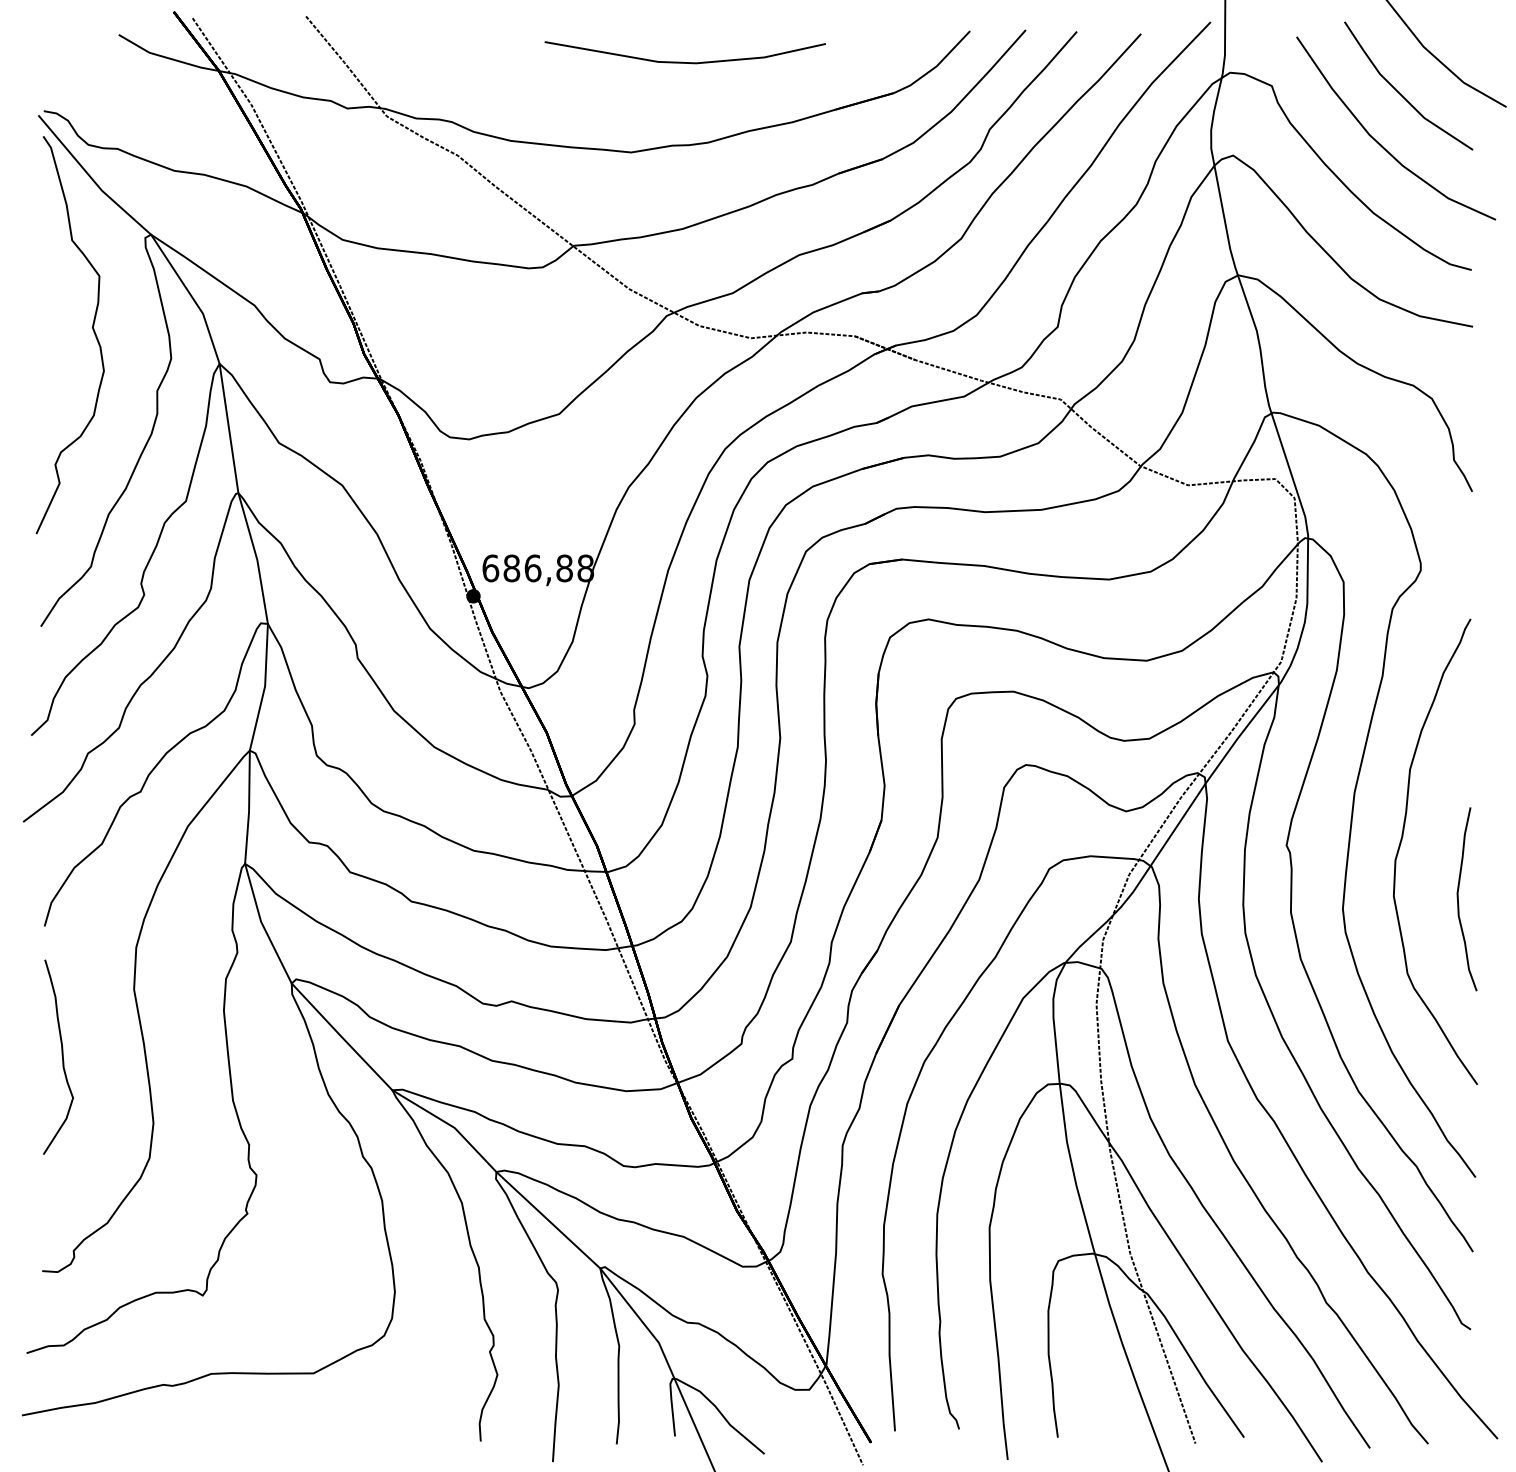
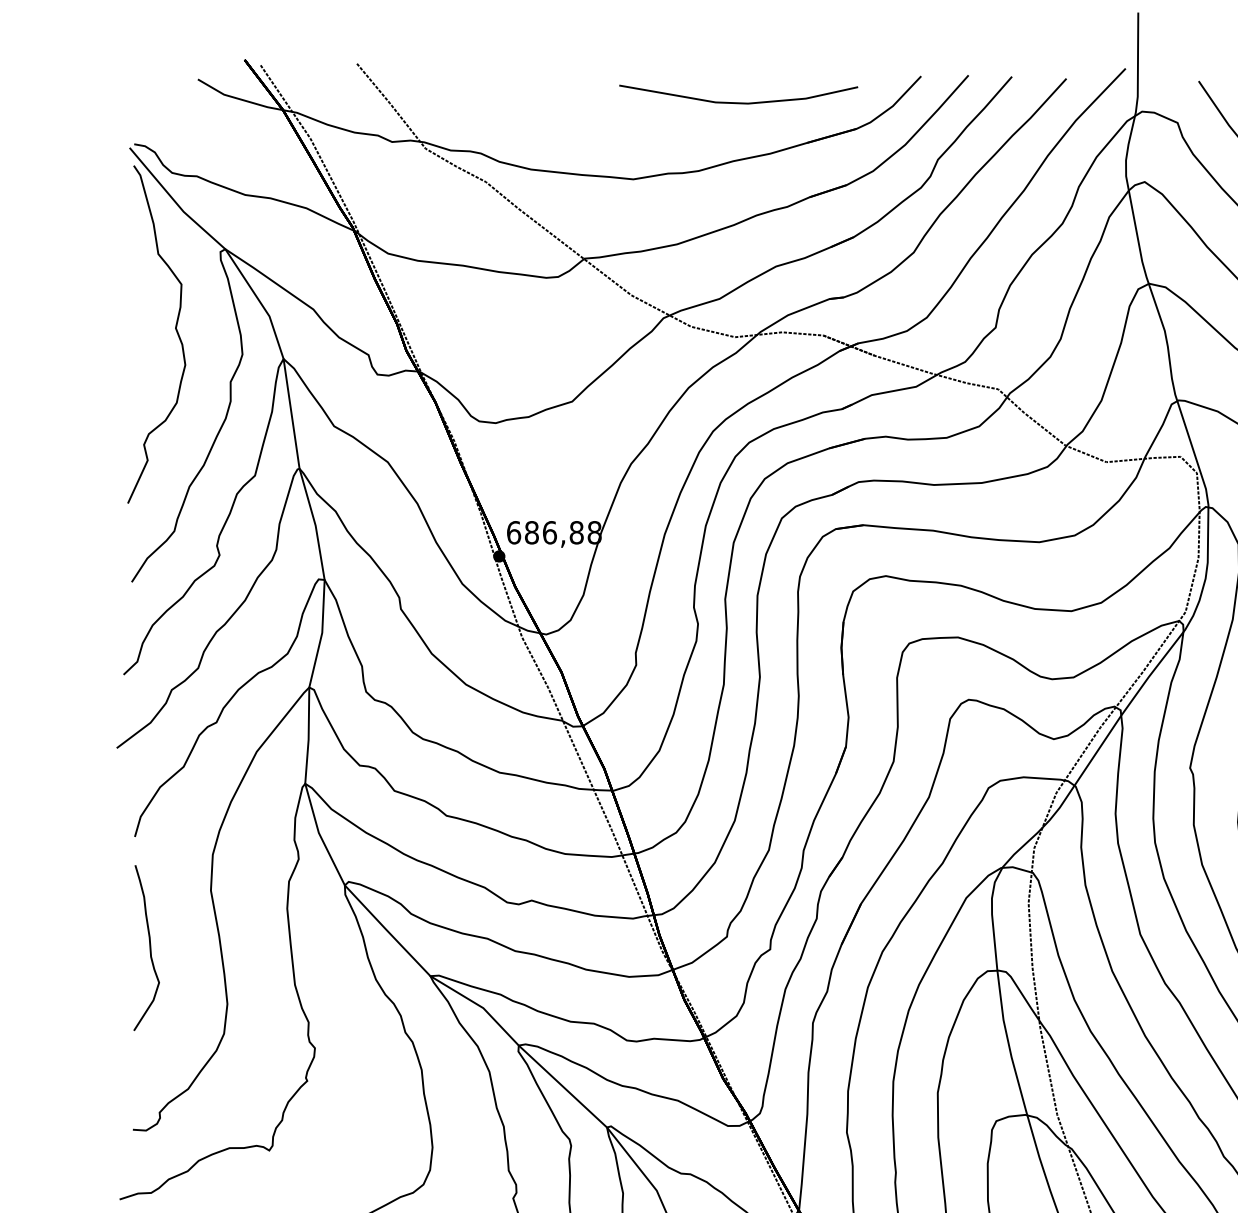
part: (682, 61) -> (736, 102), moved

